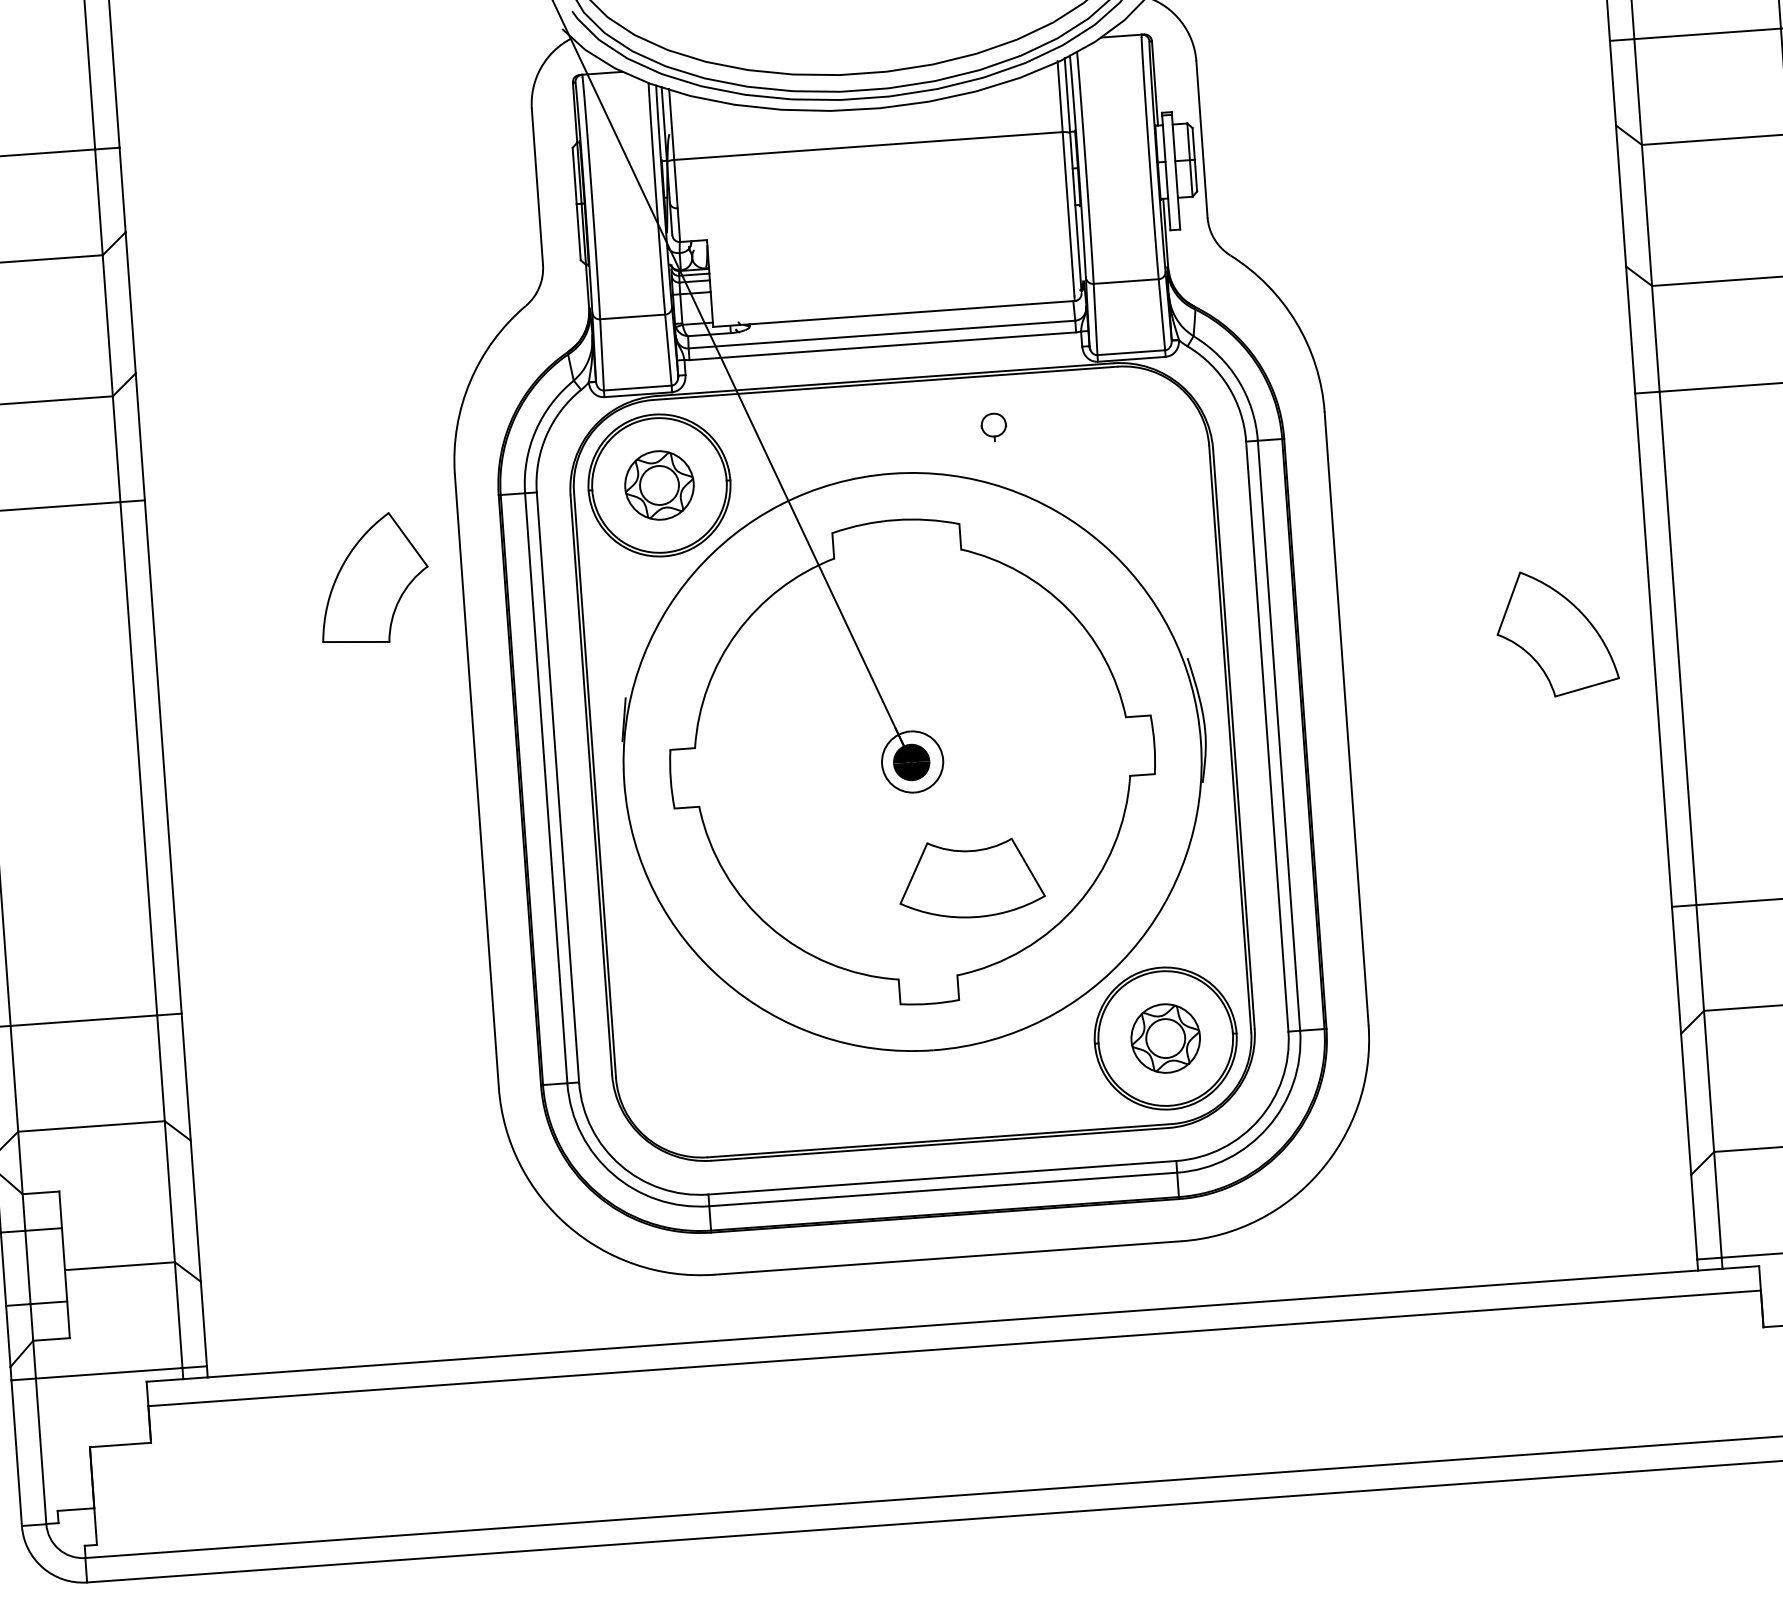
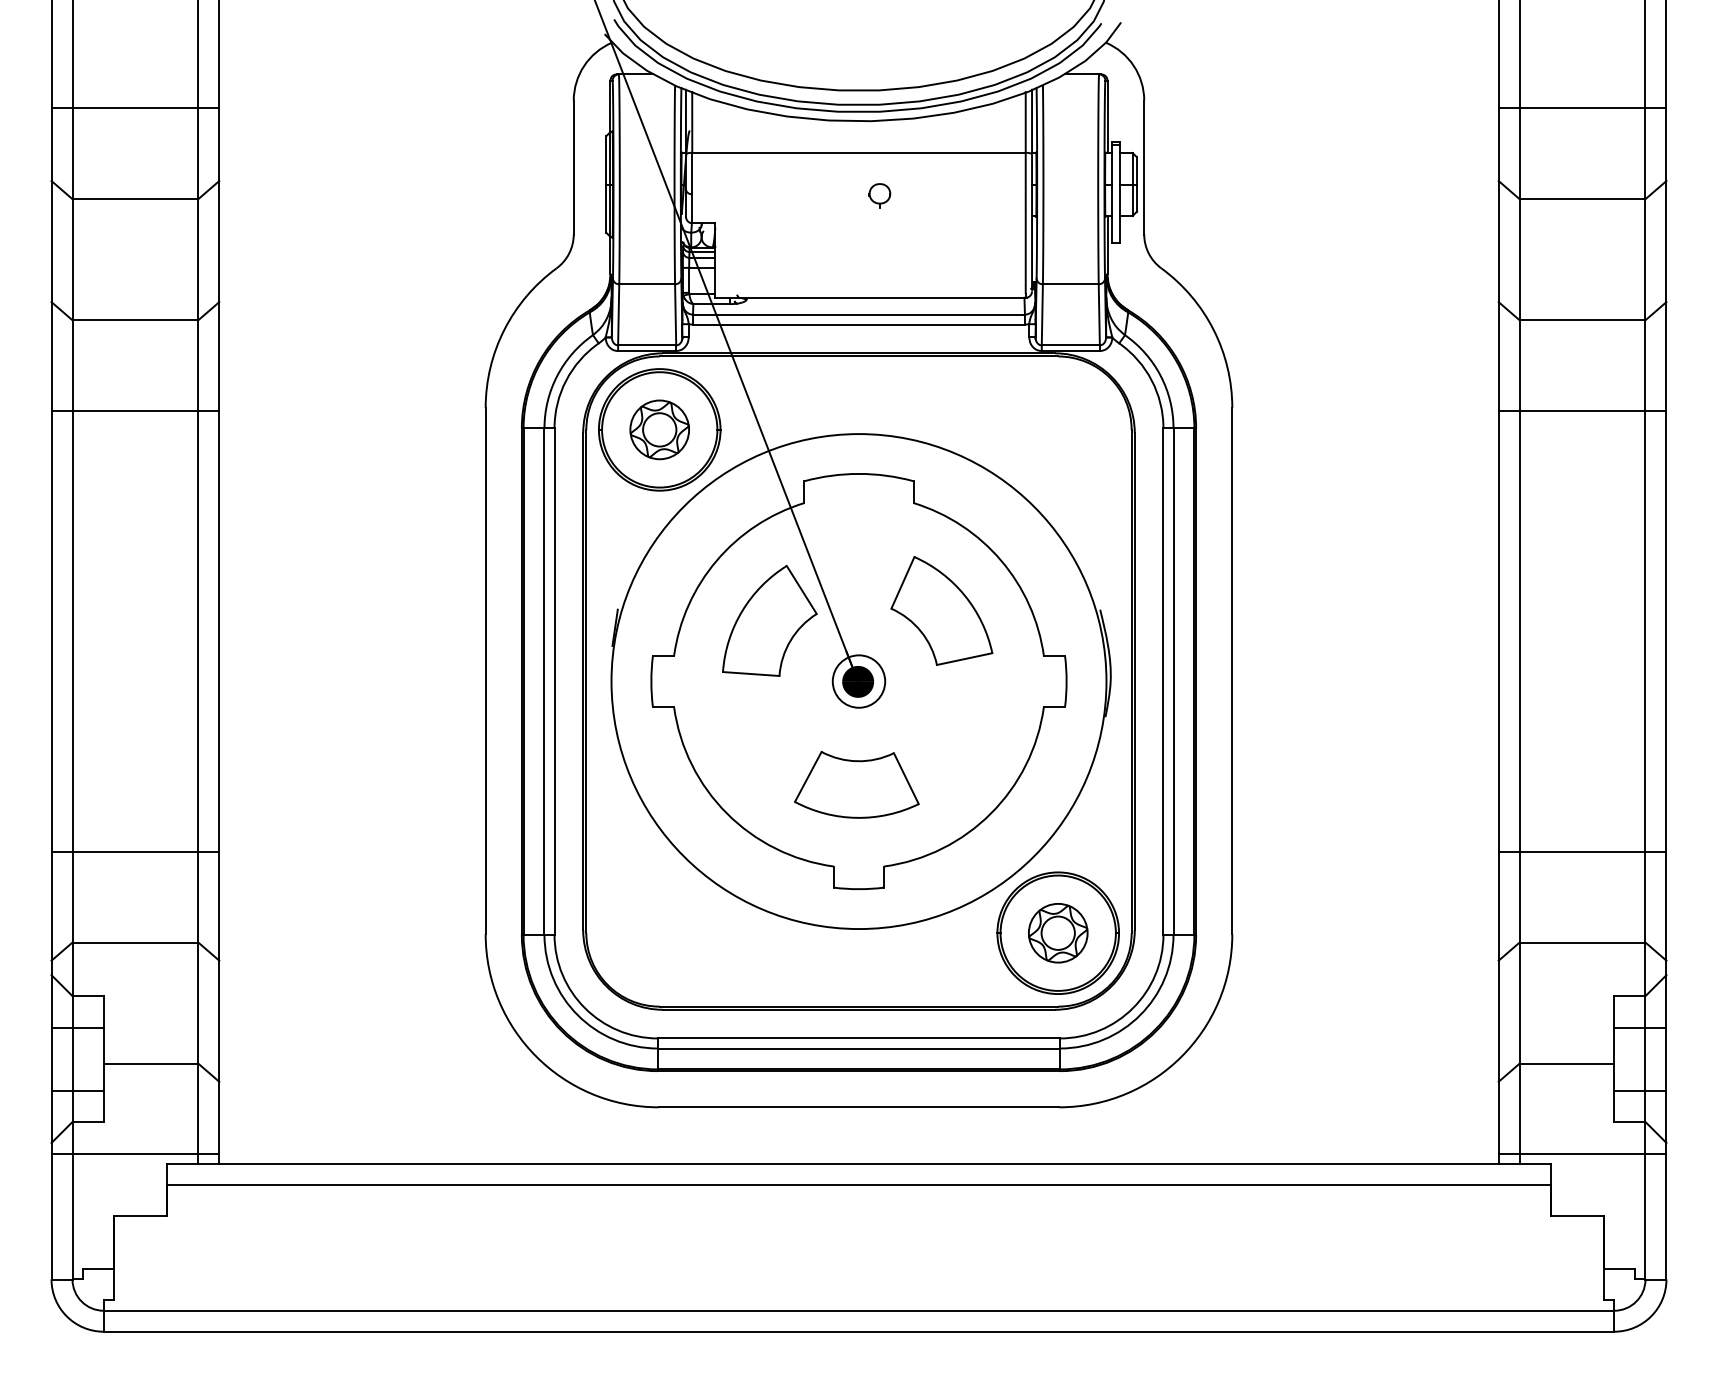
part: (993, 427) -> (879, 195), moved
part: (373, 578) -> (769, 620), moved
part: (1556, 632) -> (941, 610), moved
part: (970, 878) -> (856, 784), moved

